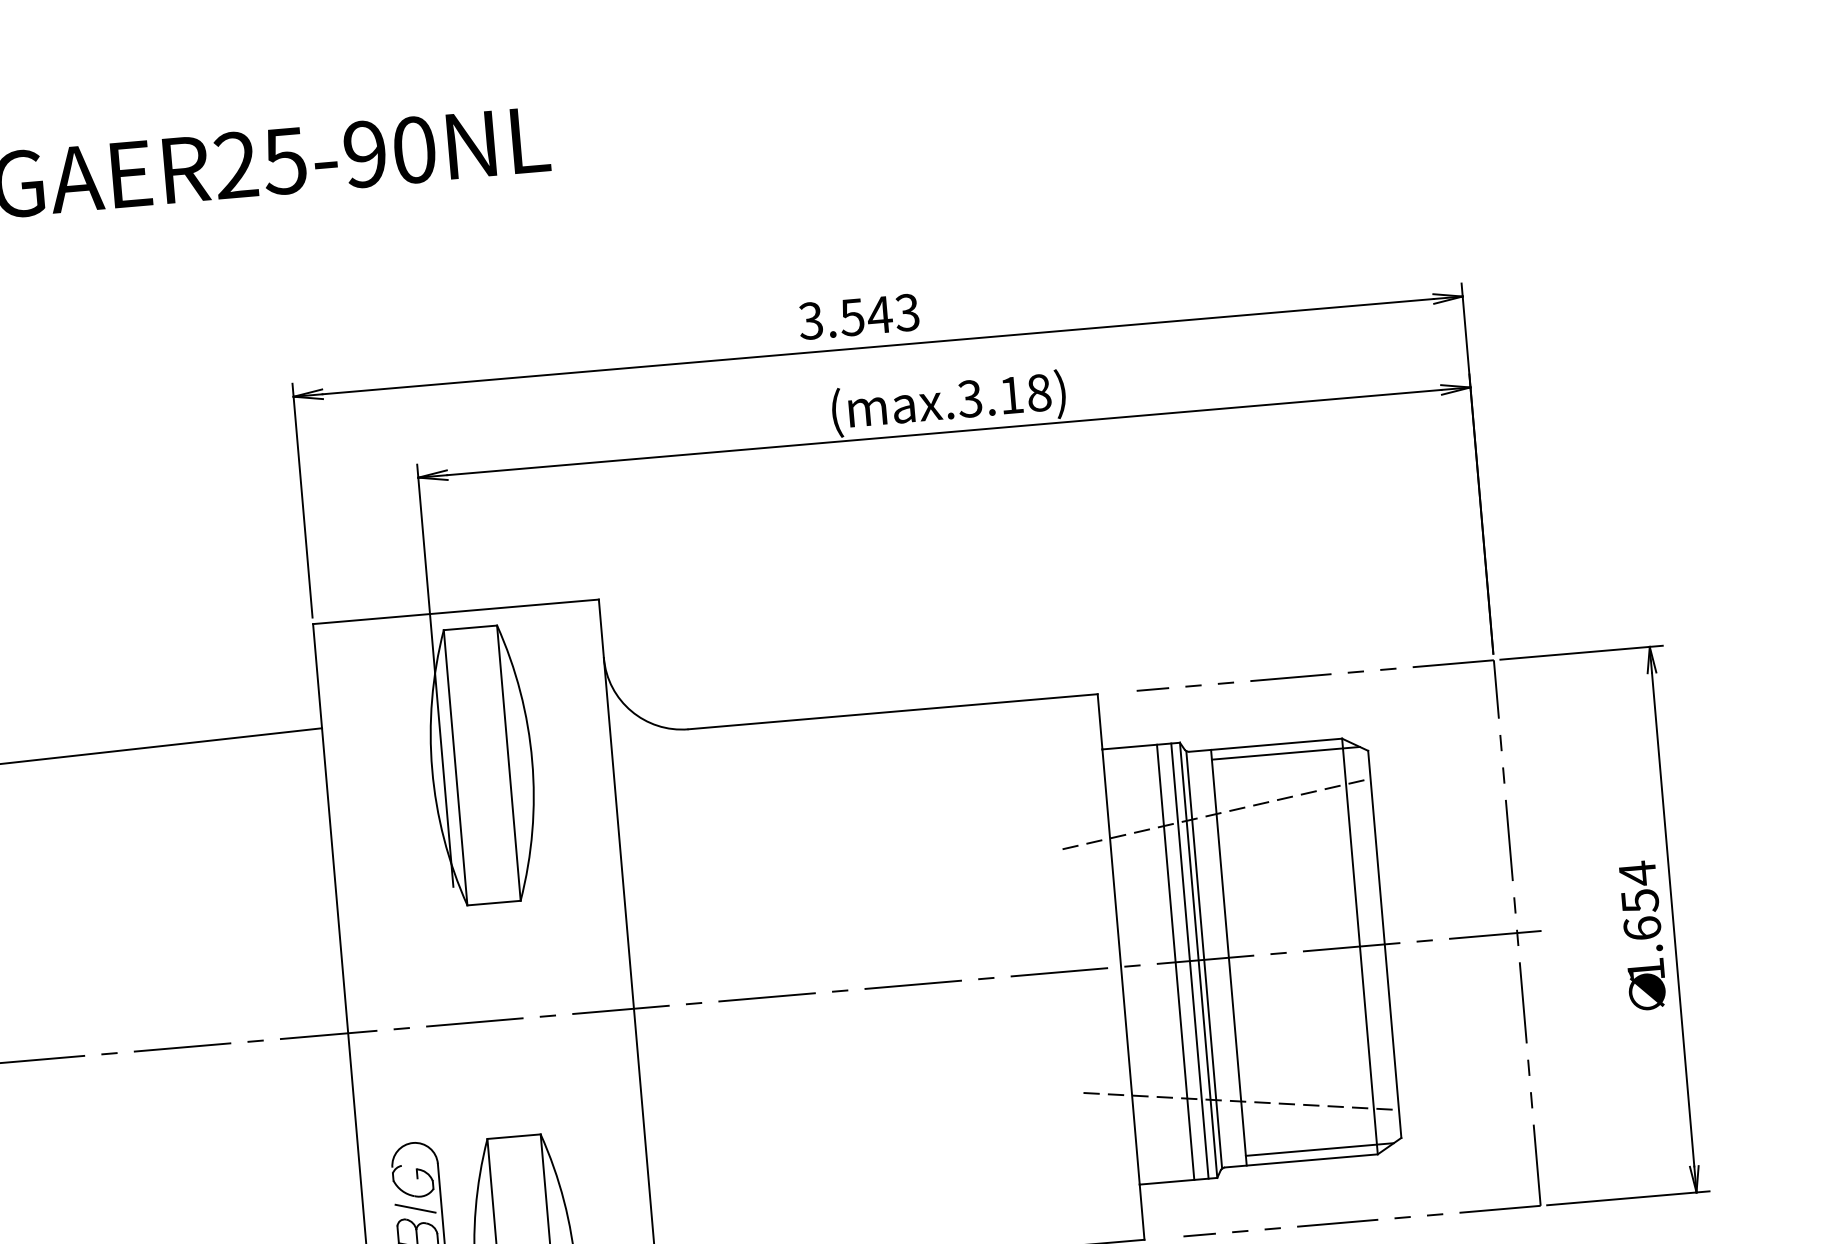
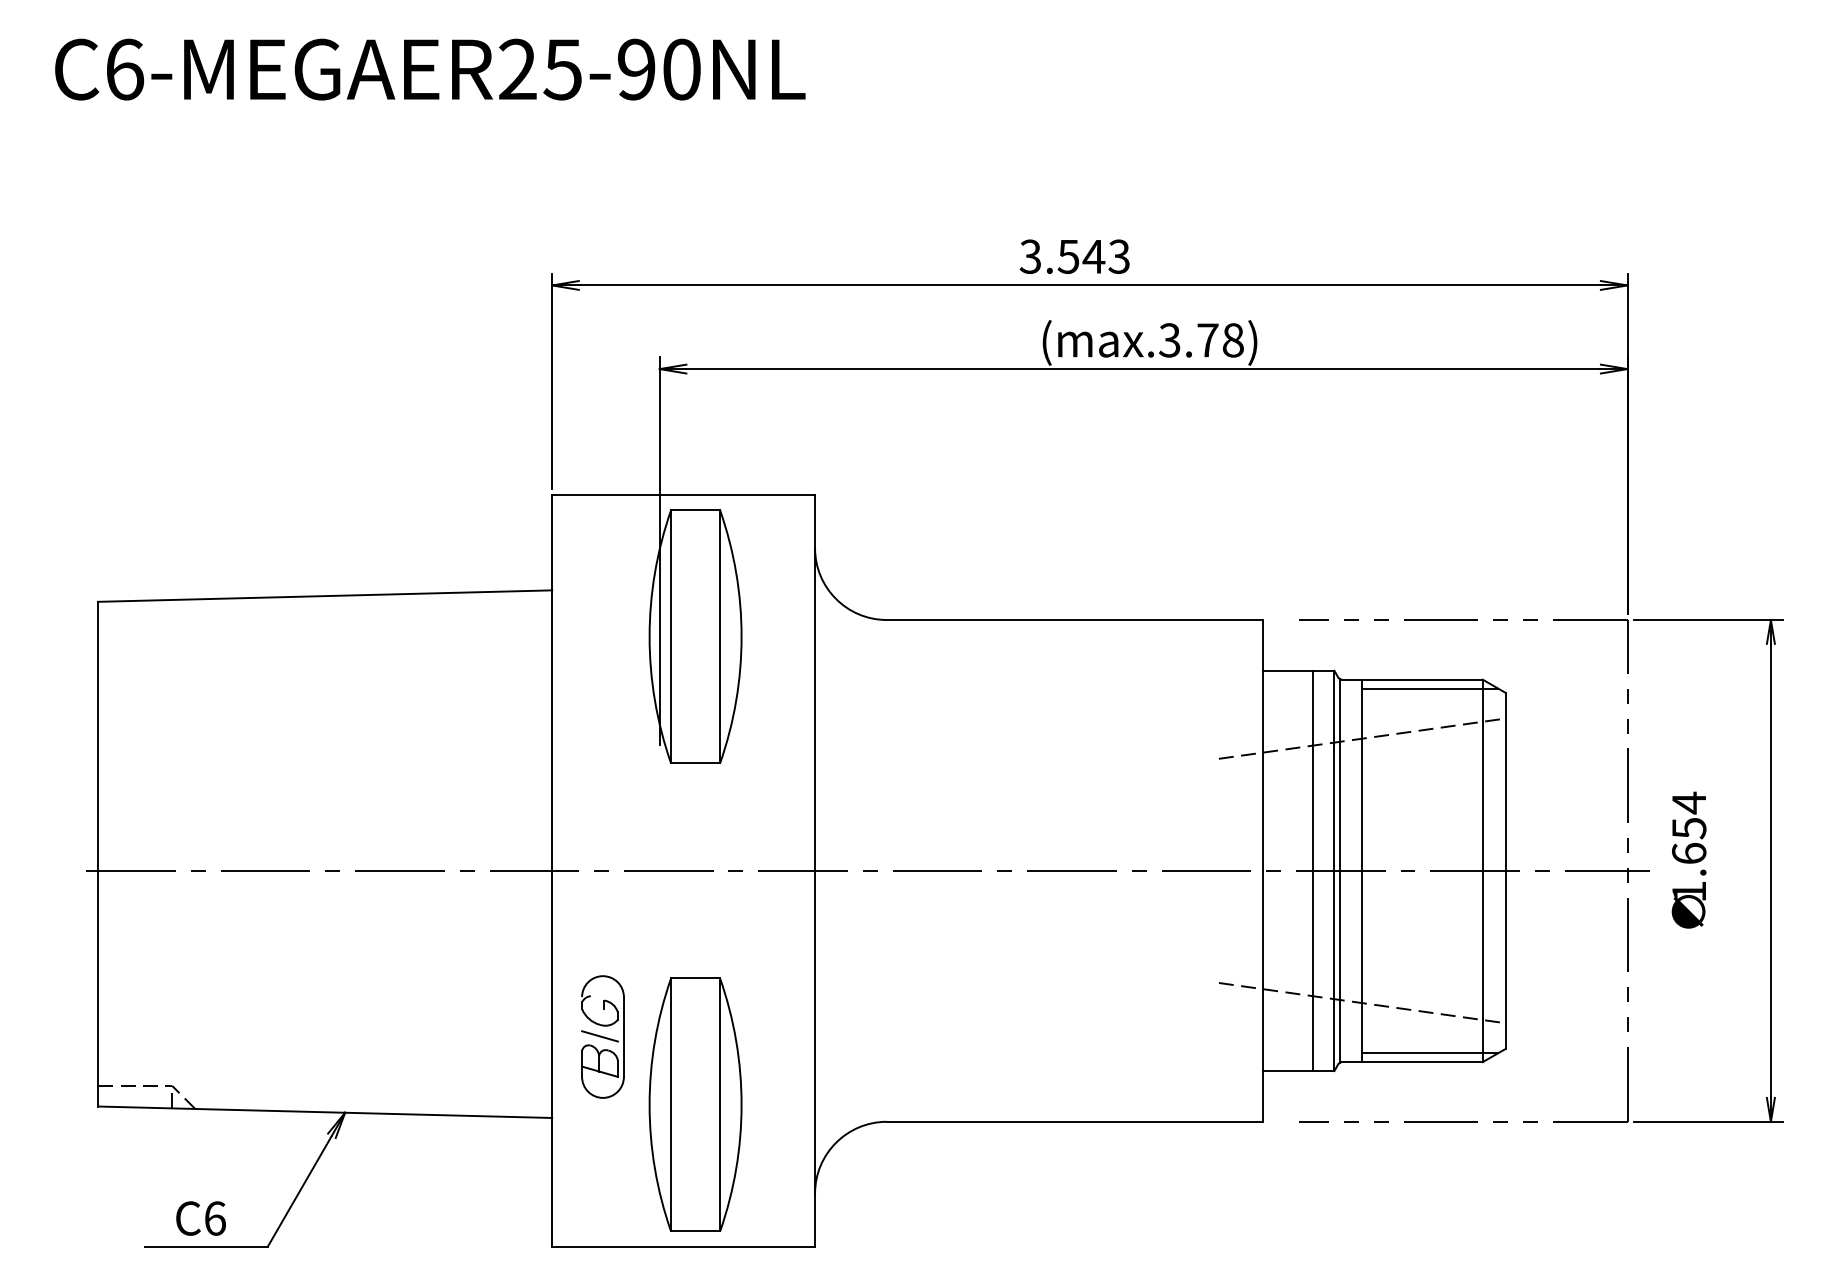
text: (1011, 395) -> (1207, 340), (max.3.18) -> (max.3.78)
text: (1642, 935) -> (1688, 859), moved
line: (1189, 960) -> (1326, 870), removed

